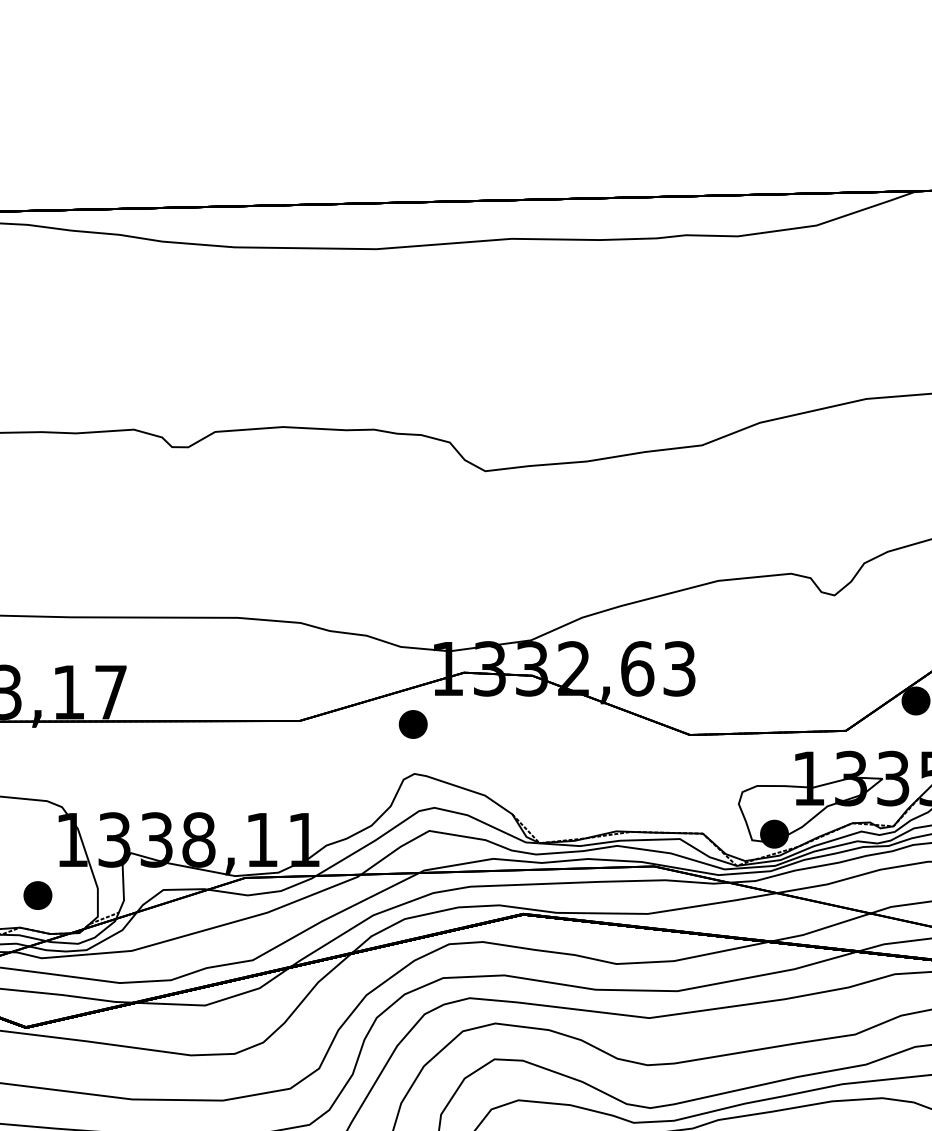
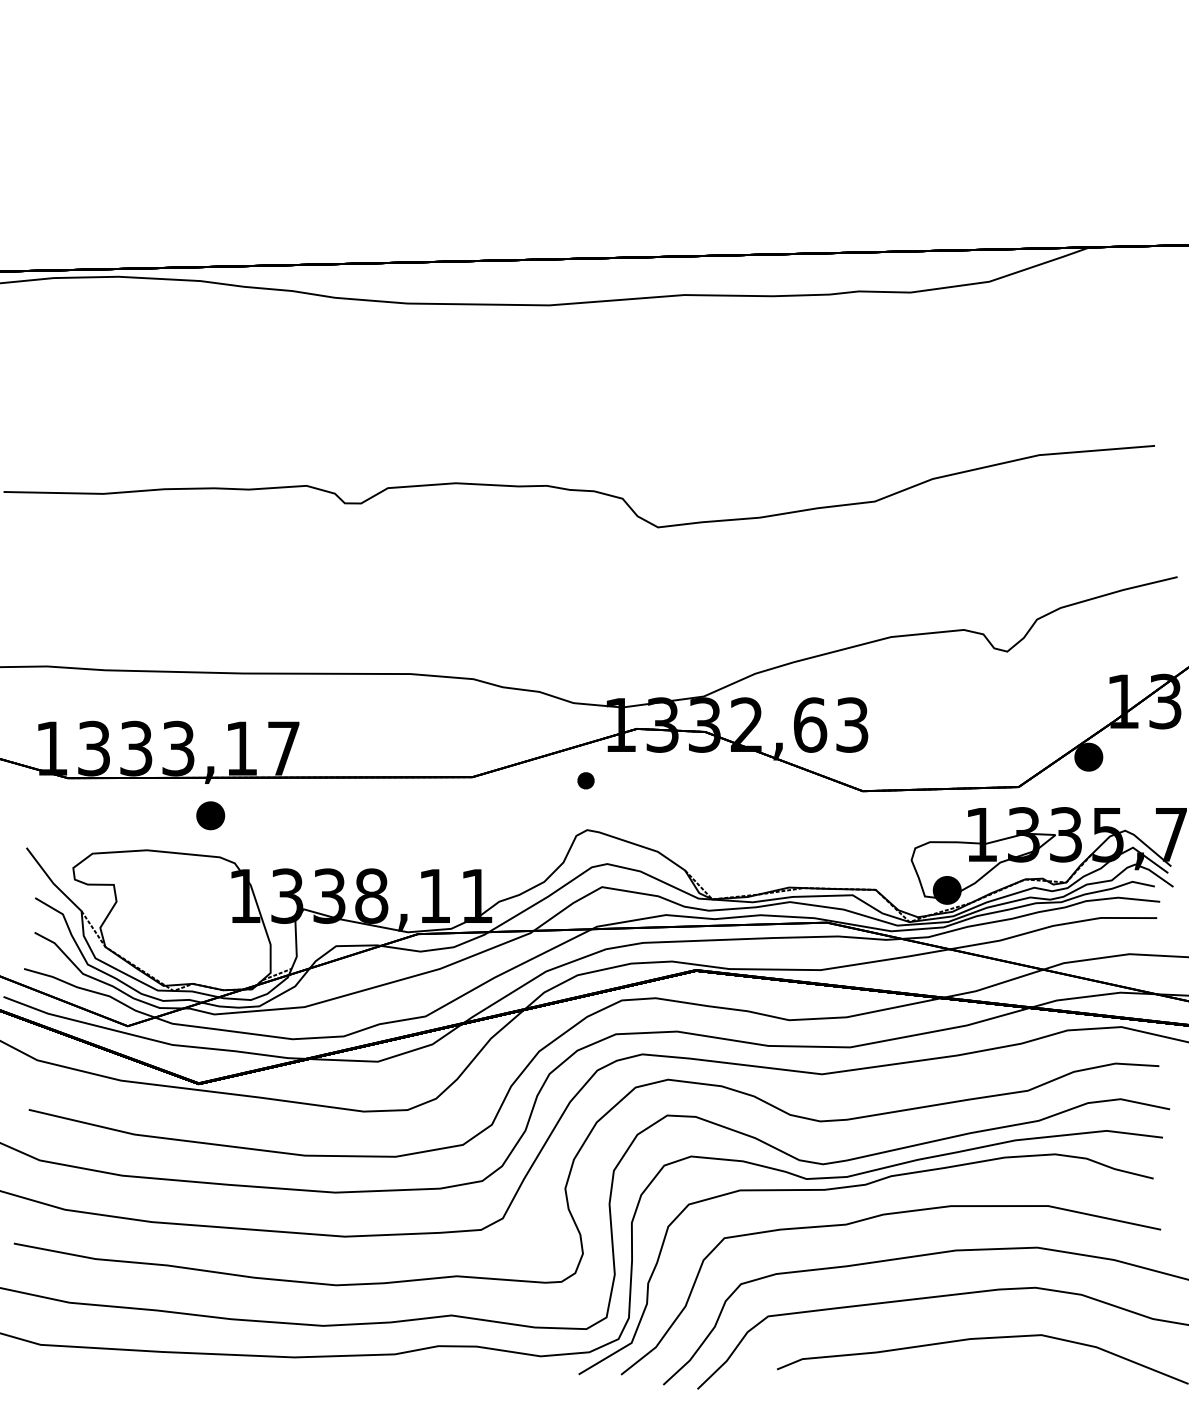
part: (412, 724) -> (585, 780), size x0.6
part: (37, 895) -> (210, 815), moved

